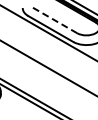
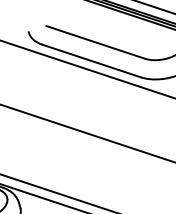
line: (54, 20) -> (95, 42), dashed -> solid

